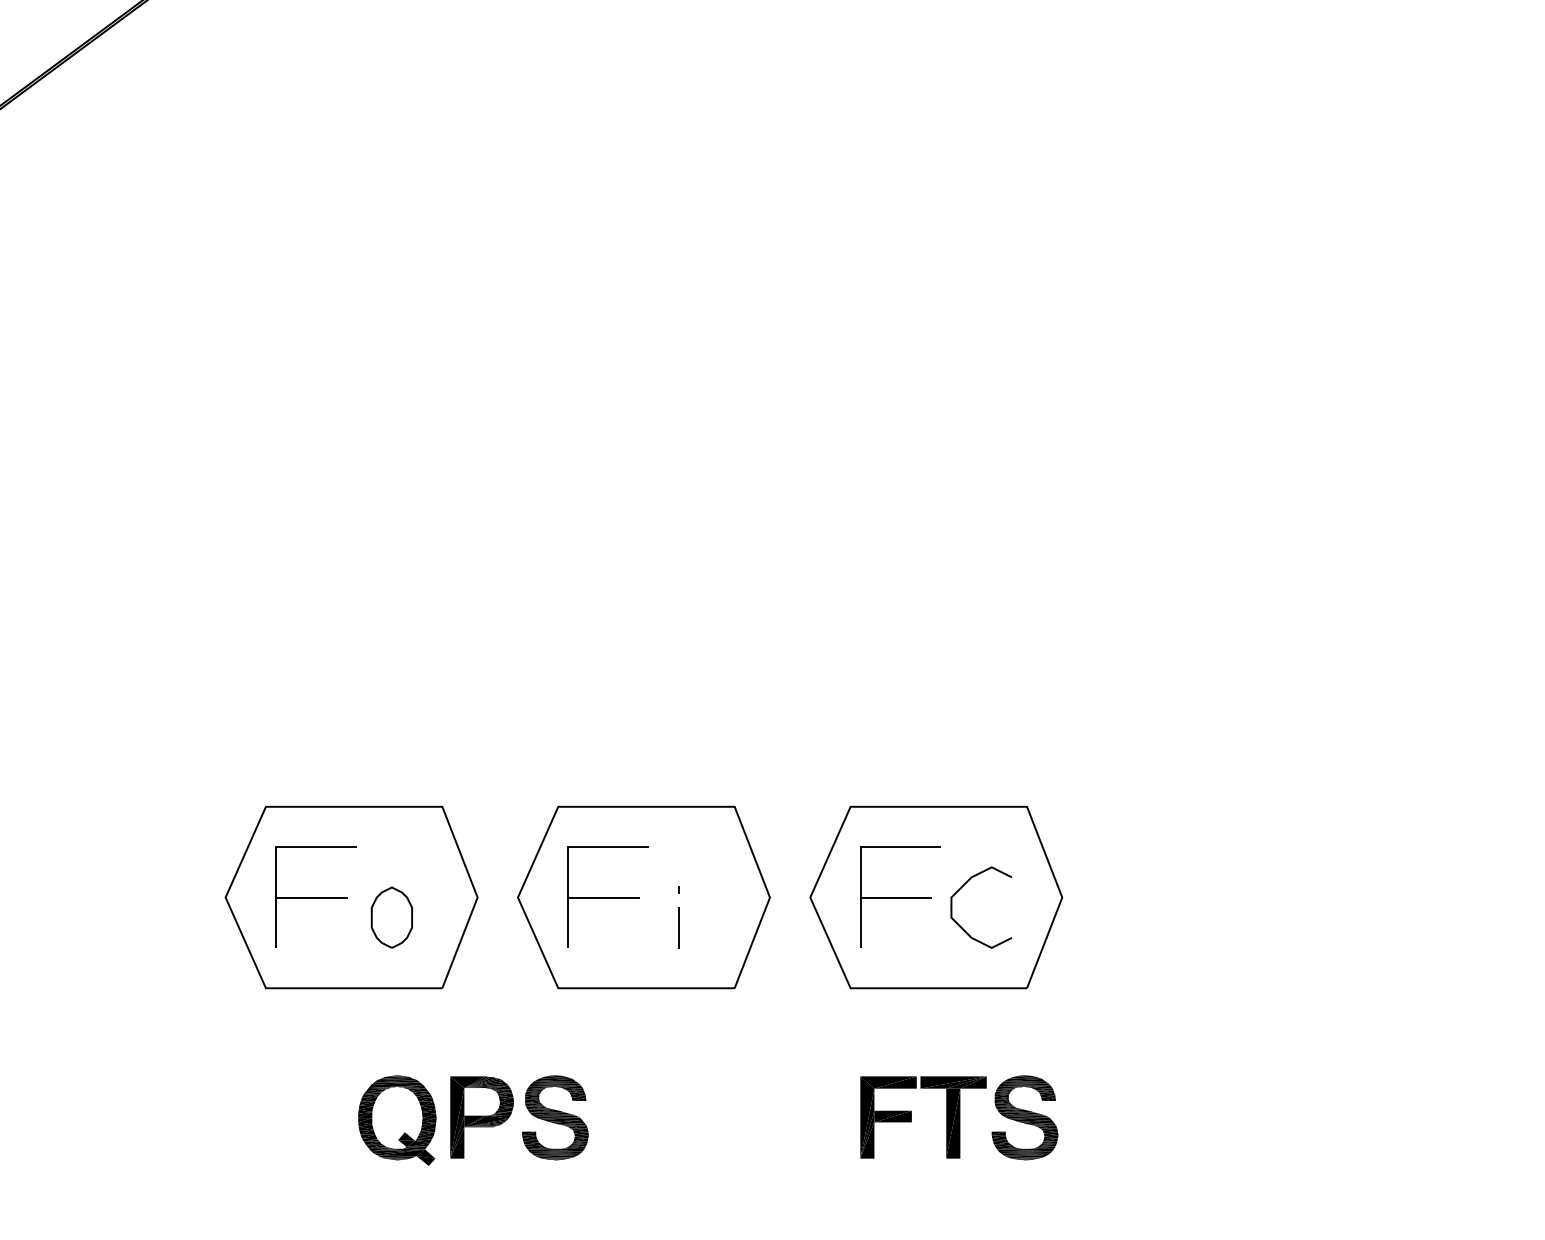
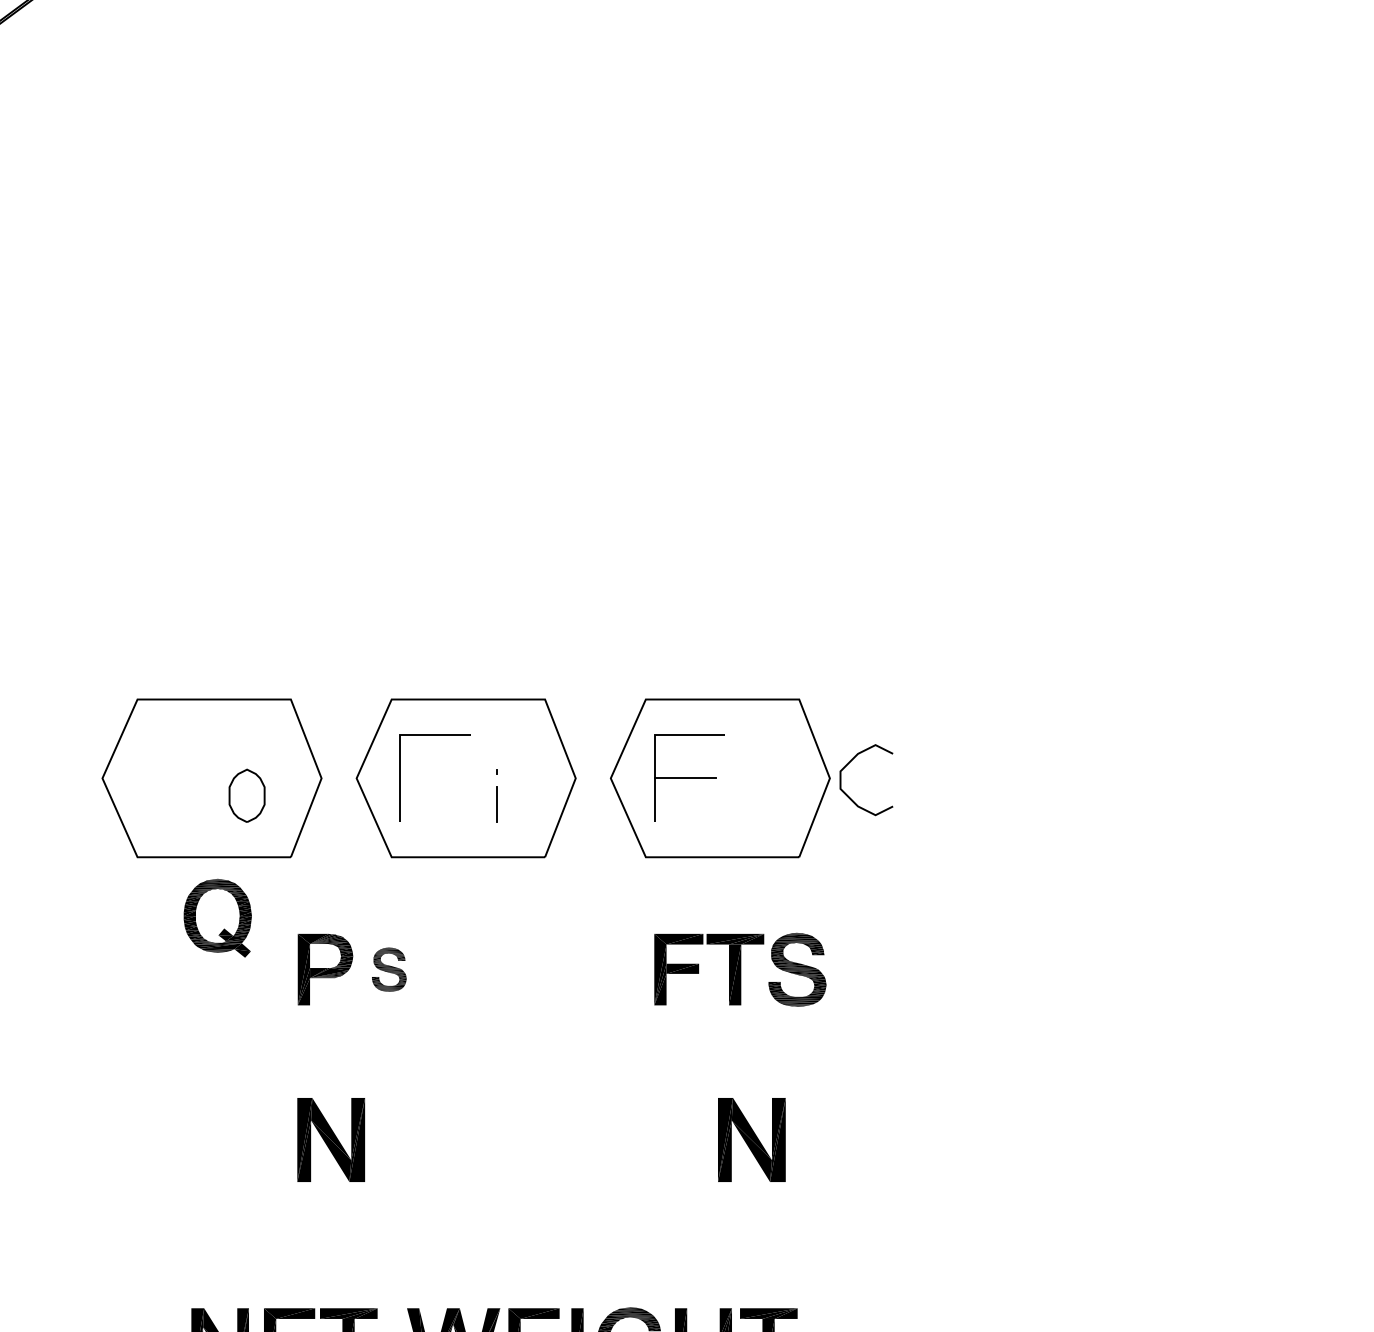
part: (315, 896) -> (180, 777), removed
line: (602, 897) -> (430, 778), removed
curve: (961, 926) -> (849, 796), moved
part: (555, 1117) -> (389, 969), size x0.6
part: (397, 1119) -> (217, 917), moved

